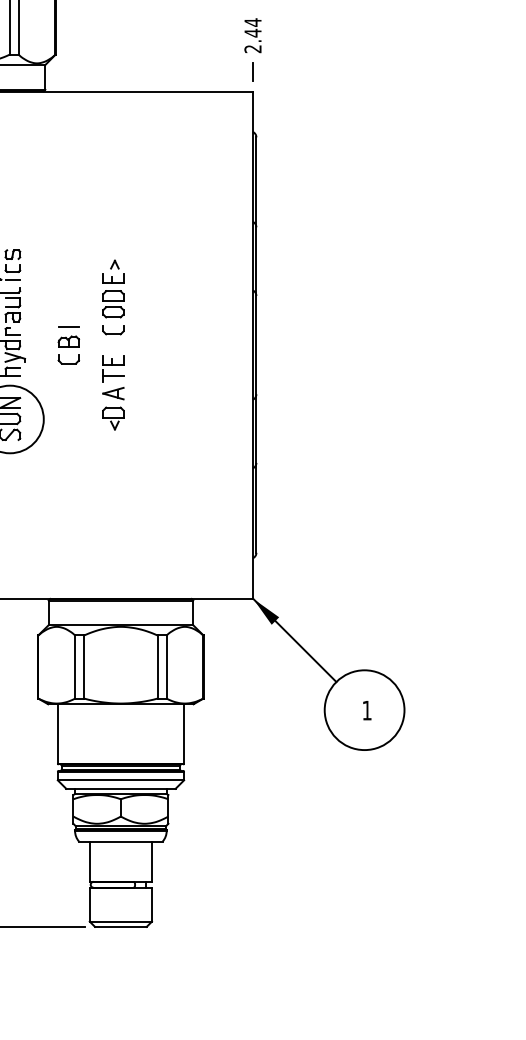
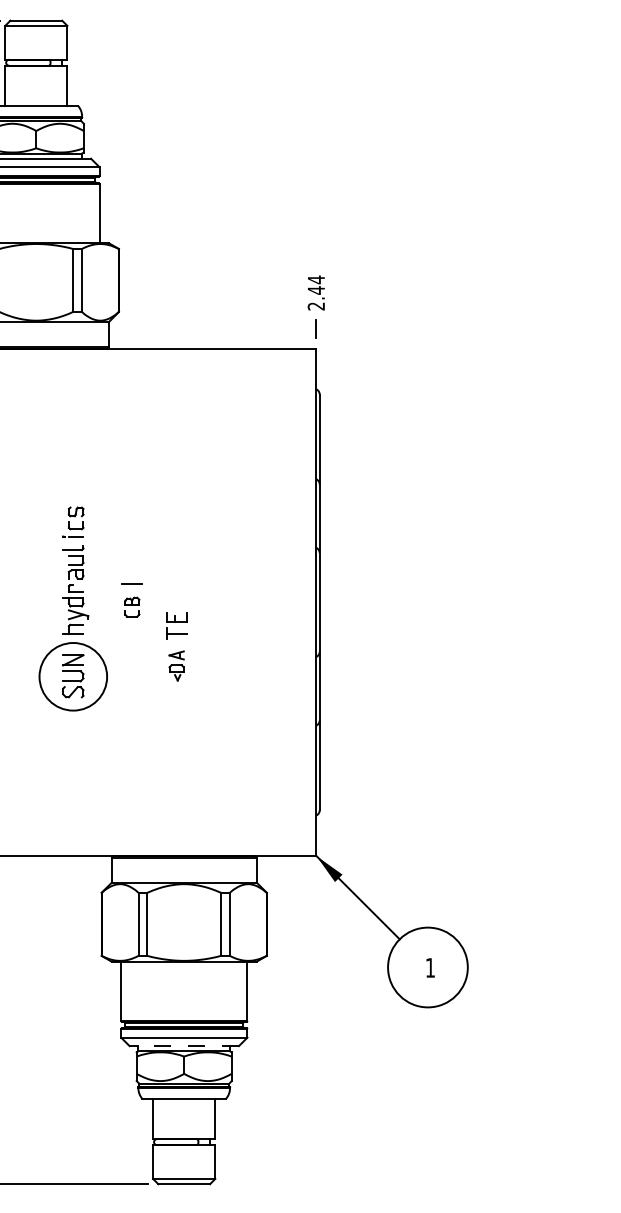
part: (113, 297) -> (176, 554), removed
part: (69, 349) -> (132, 606), size x0.7
part: (113, 408) -> (176, 665), size x0.7
line: (121, 789) -> (184, 1046), solid -> dashed

